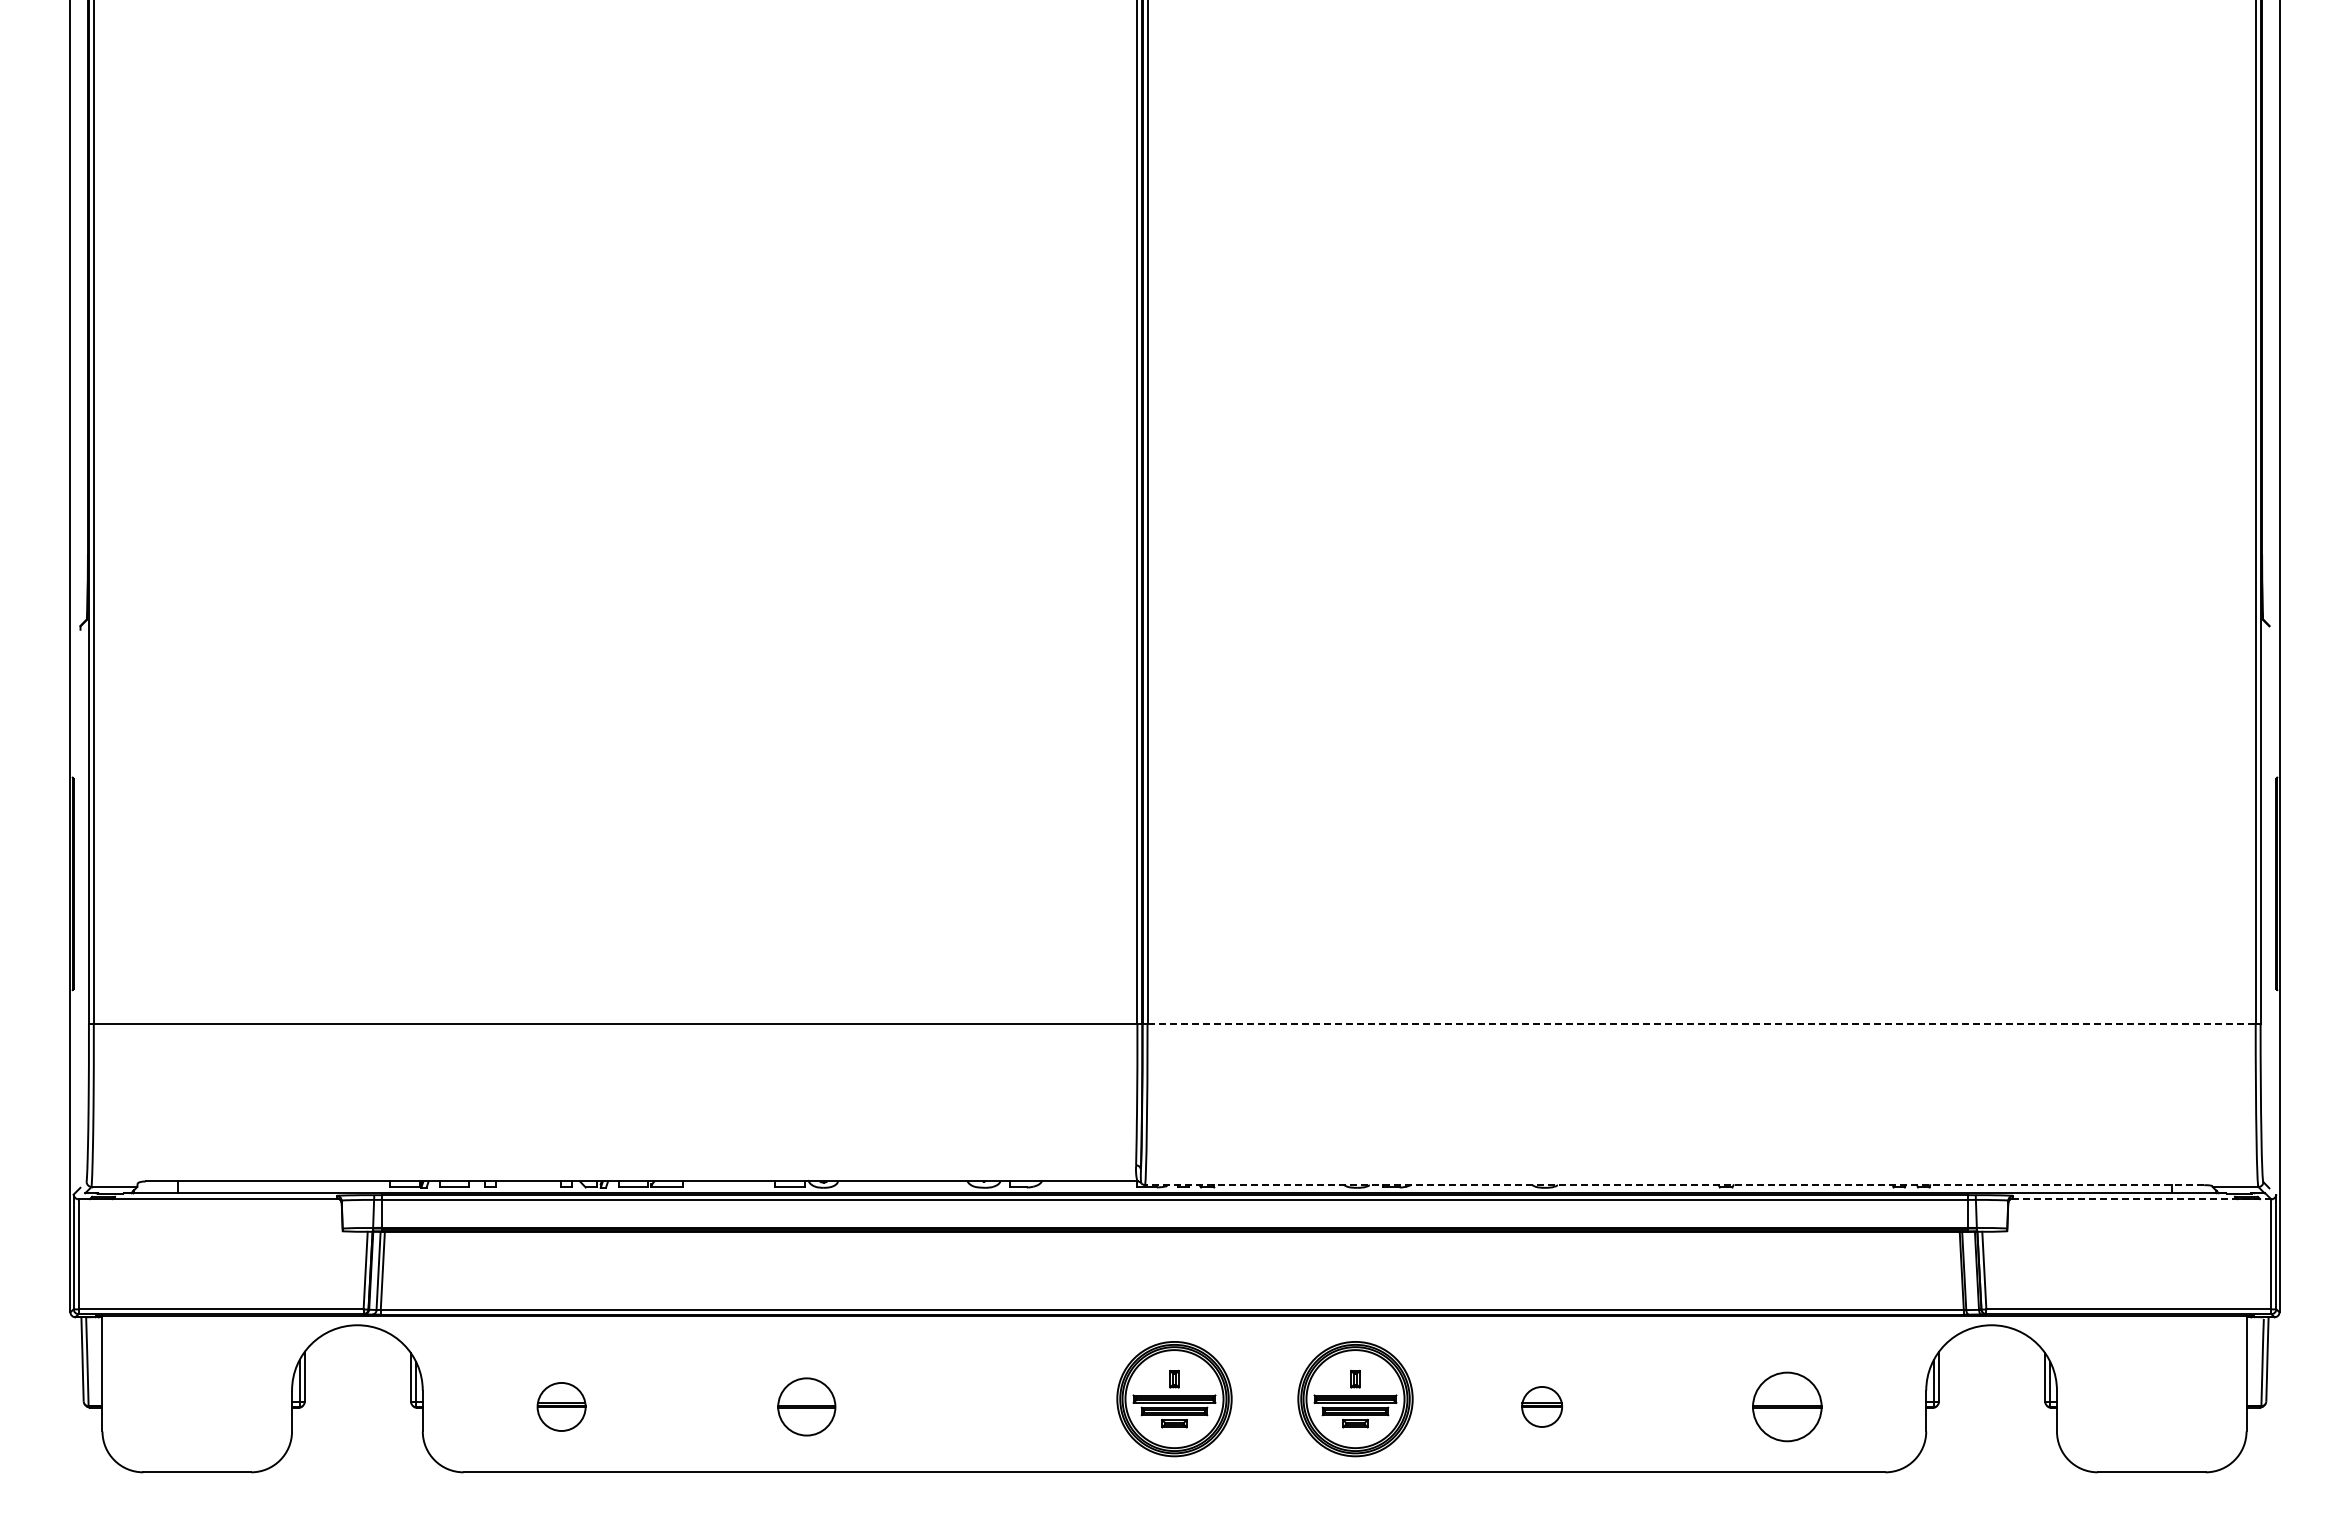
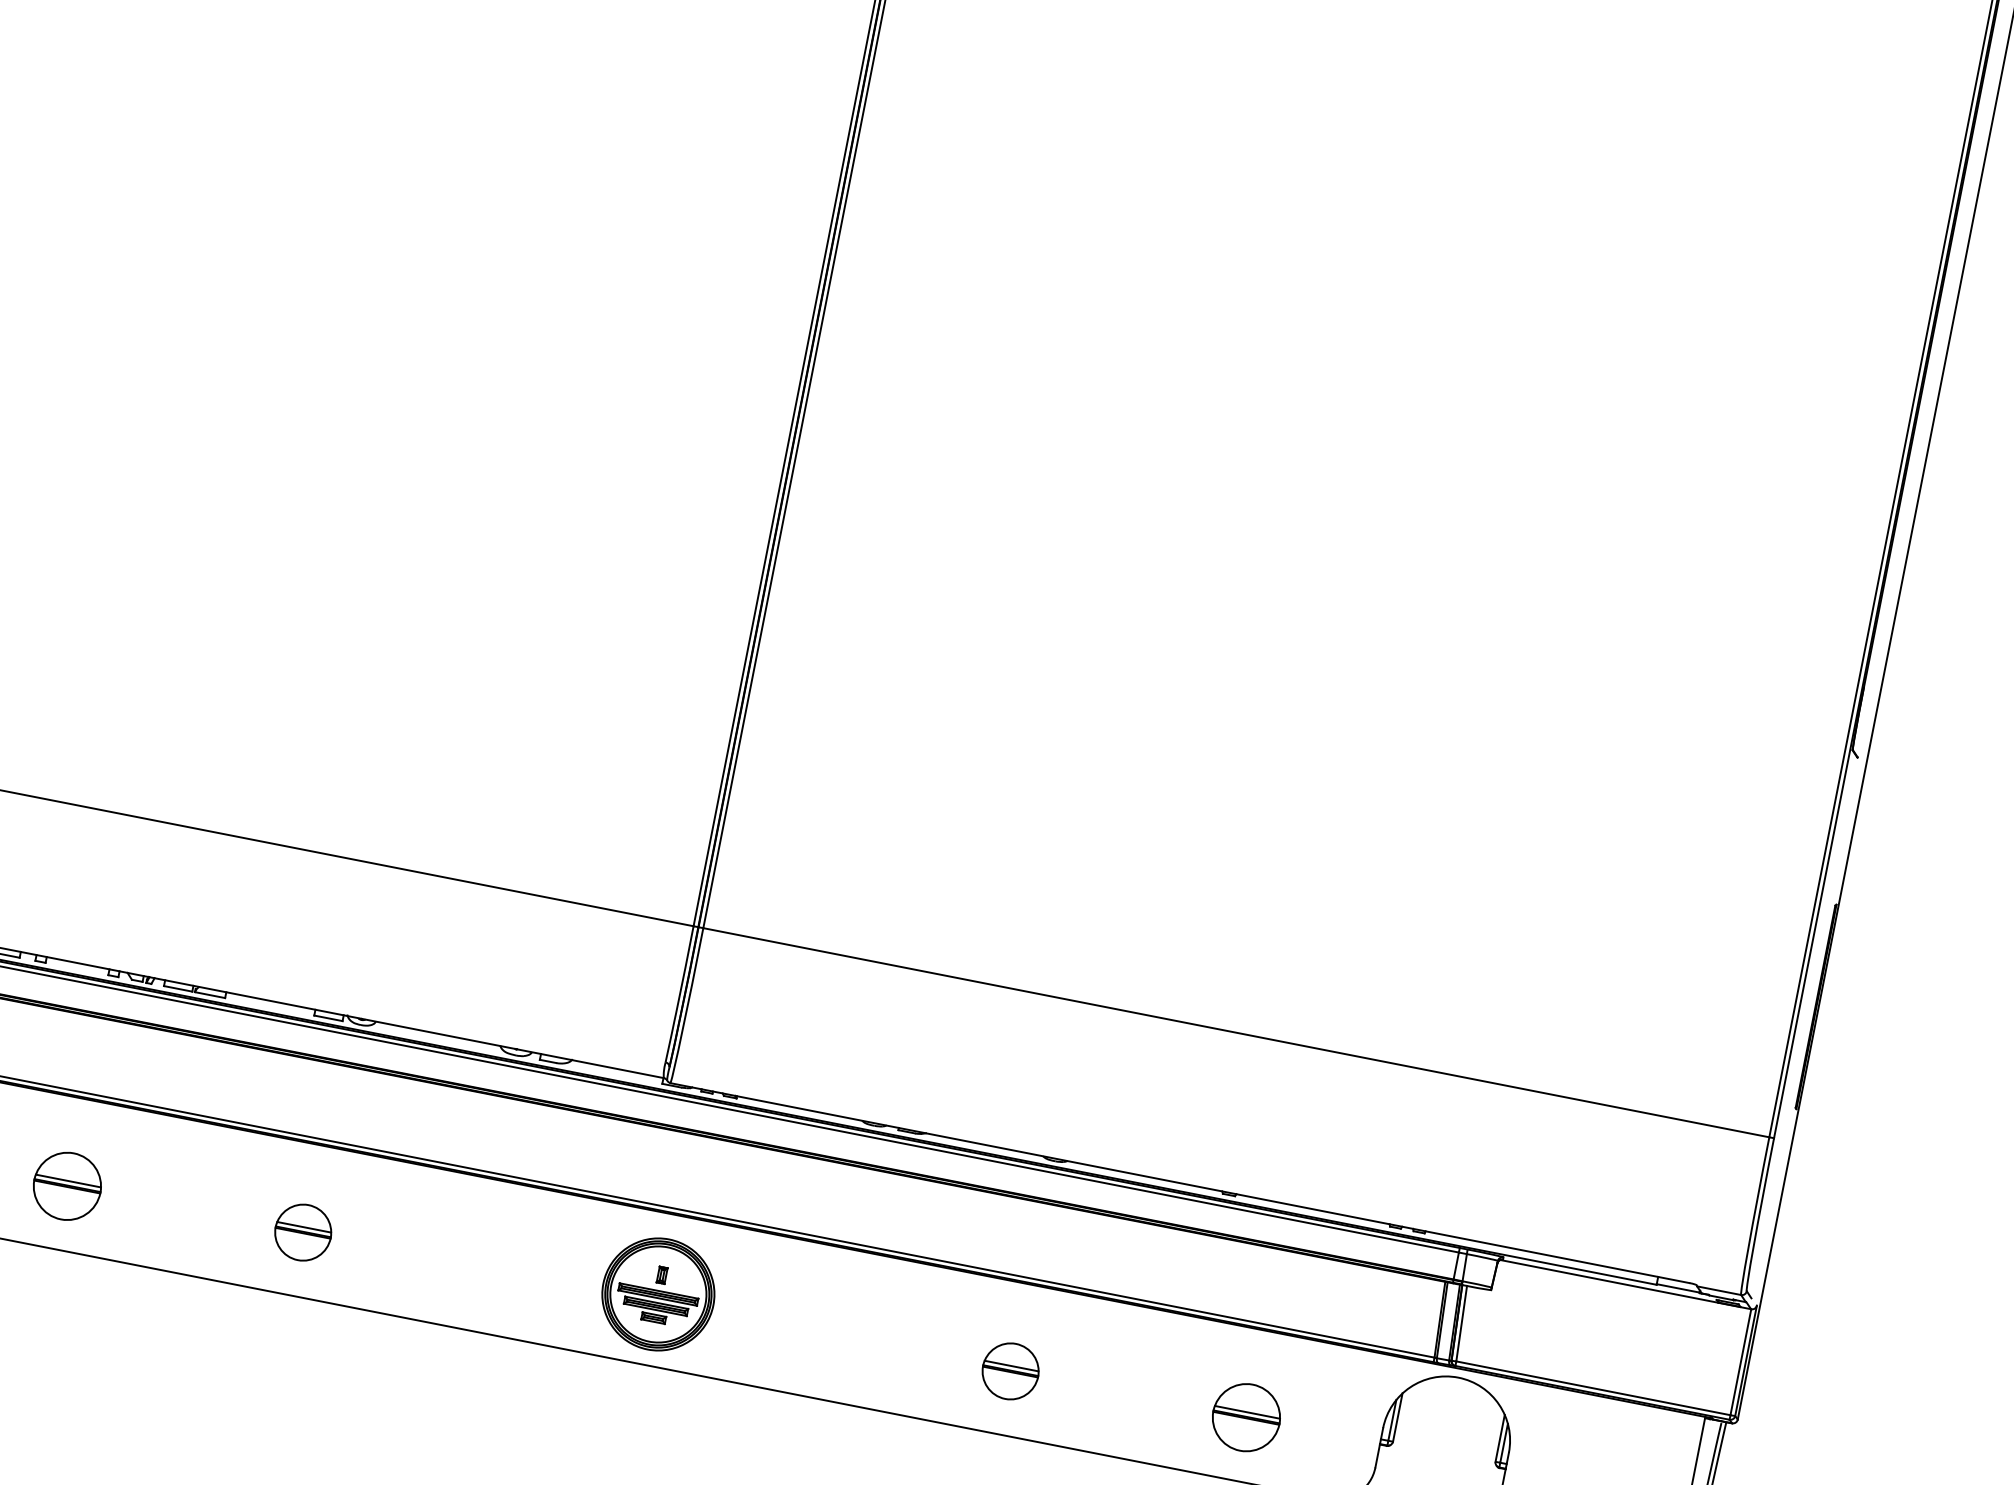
line: (1702, 1023) -> (1237, 1032), dashed -> solid
line: (1674, 1185) -> (1179, 1183), dashed -> solid
line: (2141, 1199) -> (1626, 1284), dashed -> solid
part: (1355, 1399) -> (832, 1329), removed
line: (806, 1401) -> (303, 1227), added
line: (1787, 1401) -> (1247, 1412), added
part: (561, 1406) -> (67, 1185), size x1.43
part: (1541, 1406) -> (1010, 1370), size x1.43

